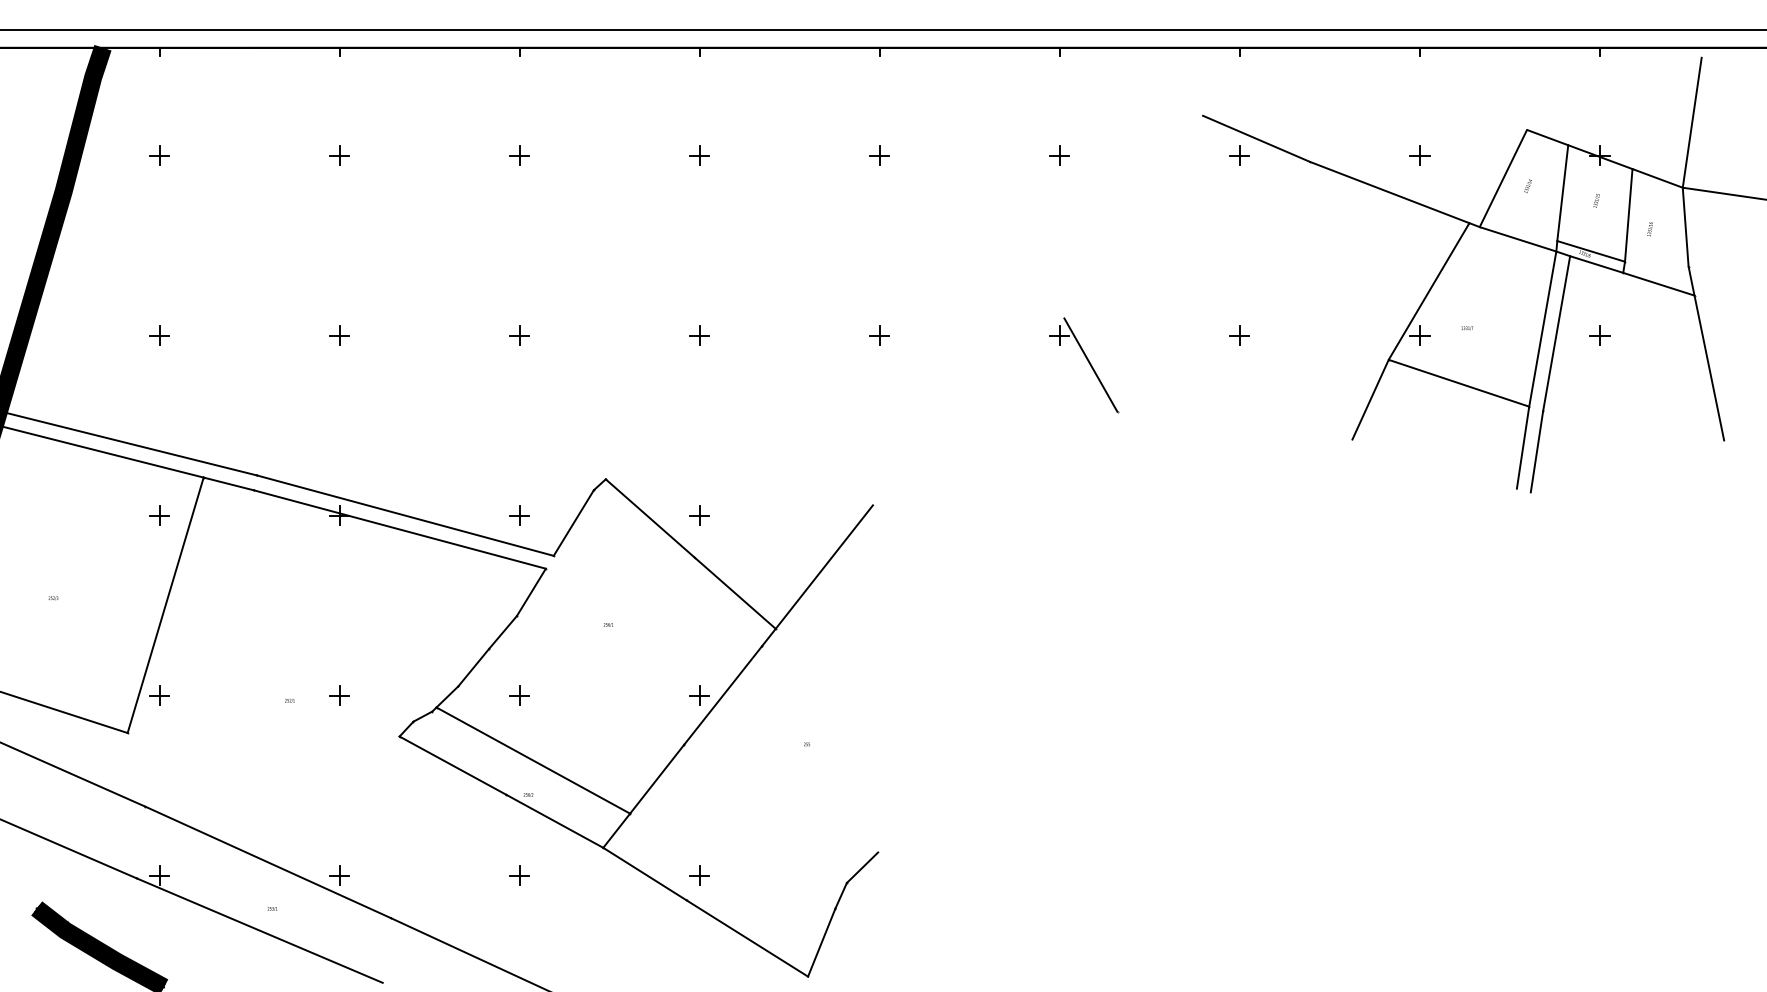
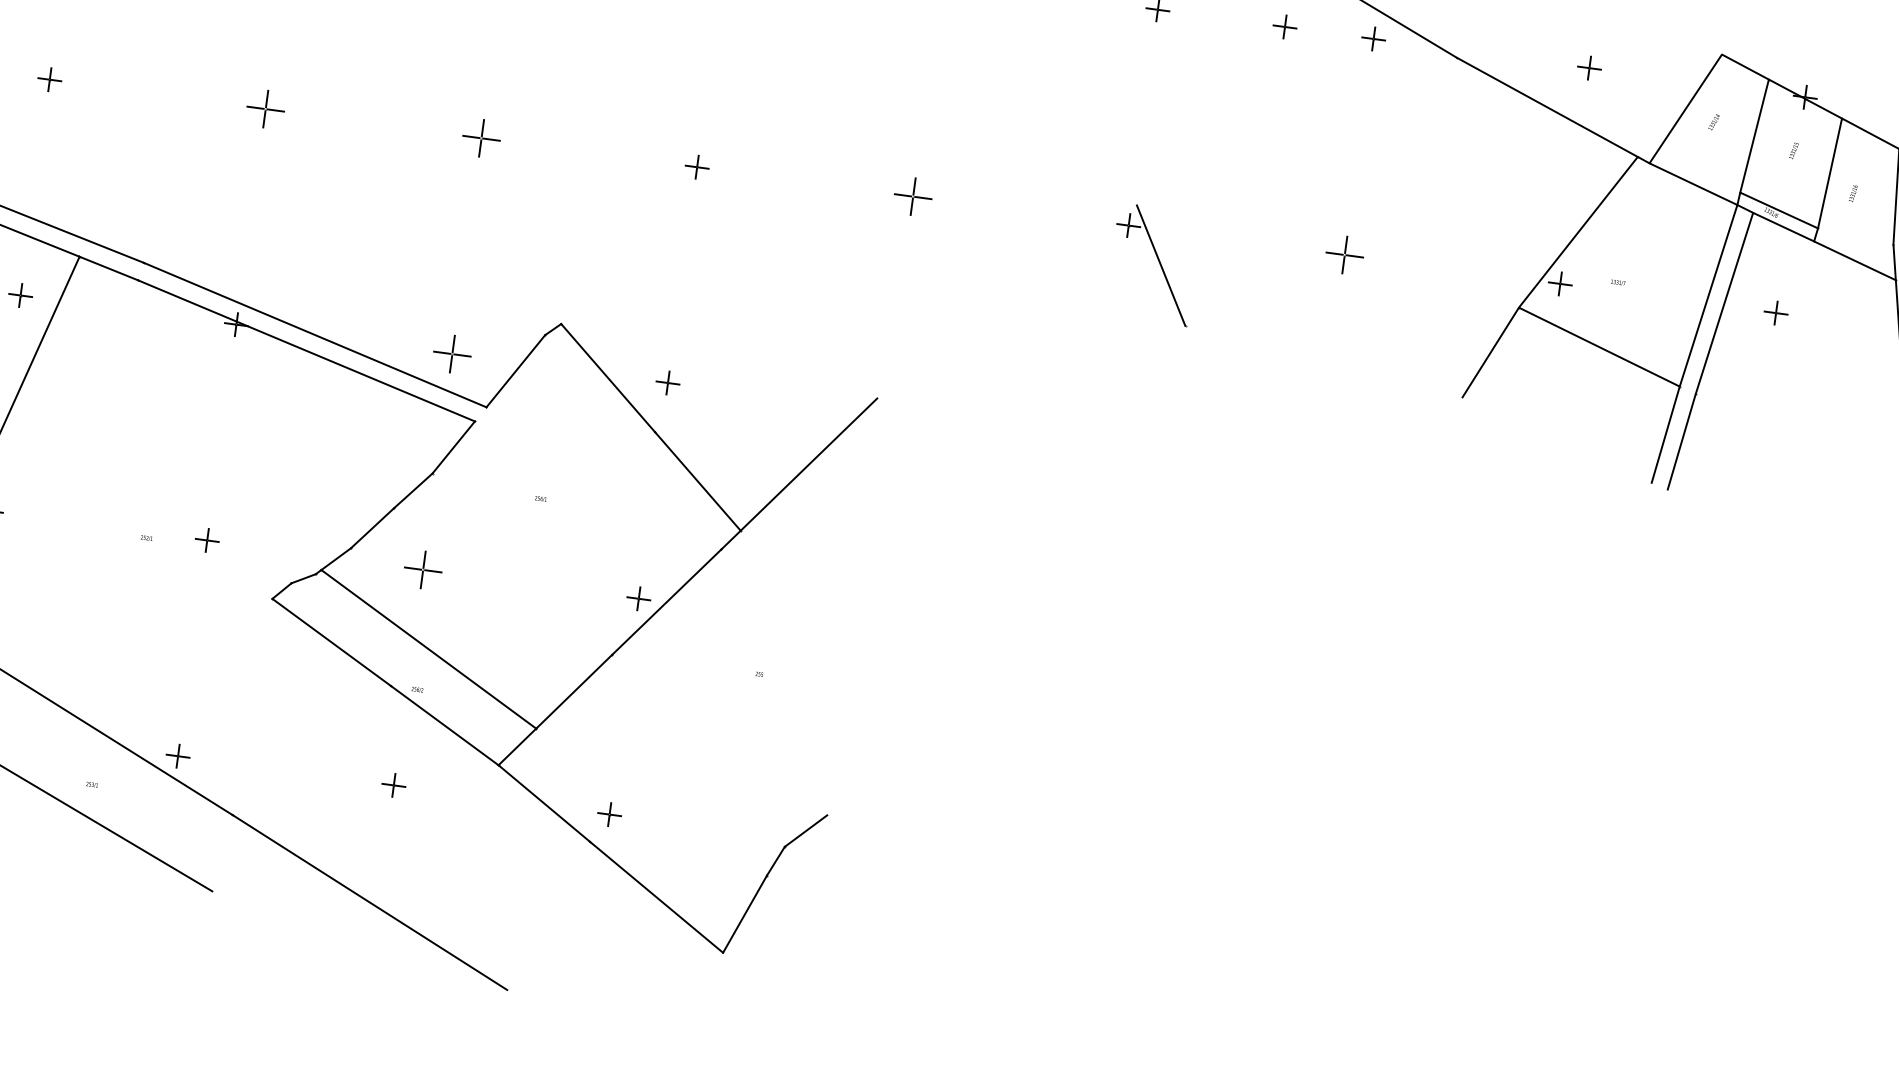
part: (1165, 155) -> (1284, 26), added
part: (339, 335) -> (265, 108), size x1.6
part: (519, 335) -> (481, 137), size x1.6
part: (879, 335) -> (912, 195), size x1.6
part: (1239, 335) -> (1344, 254), size x1.6
part: (519, 515) -> (451, 353), size x1.6
part: (519, 695) -> (422, 569), size x1.6

